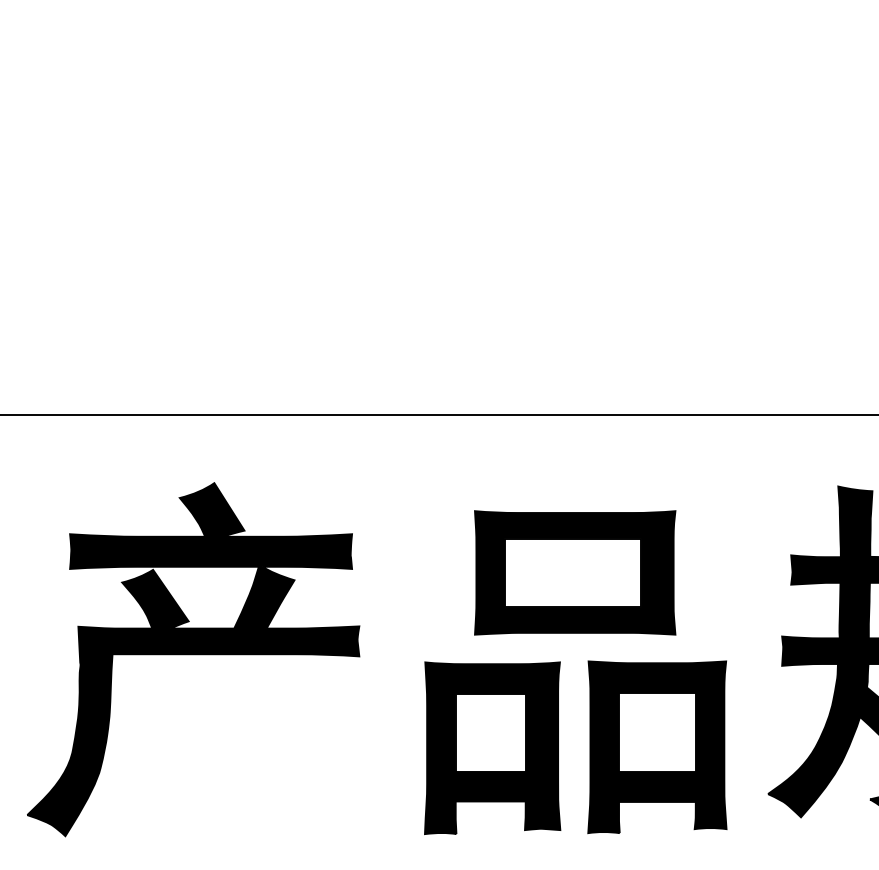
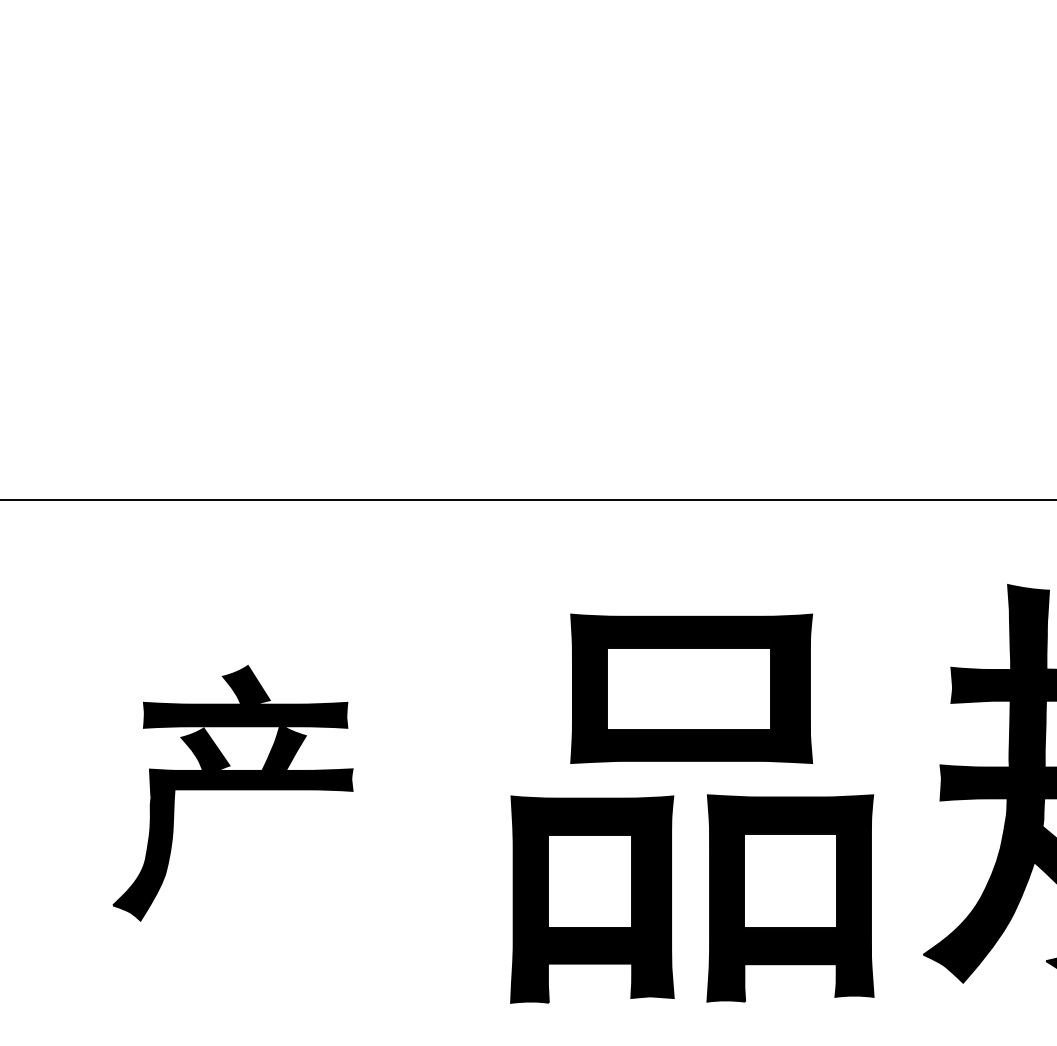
part: (193, 659) -> (232, 792), size x0.6

